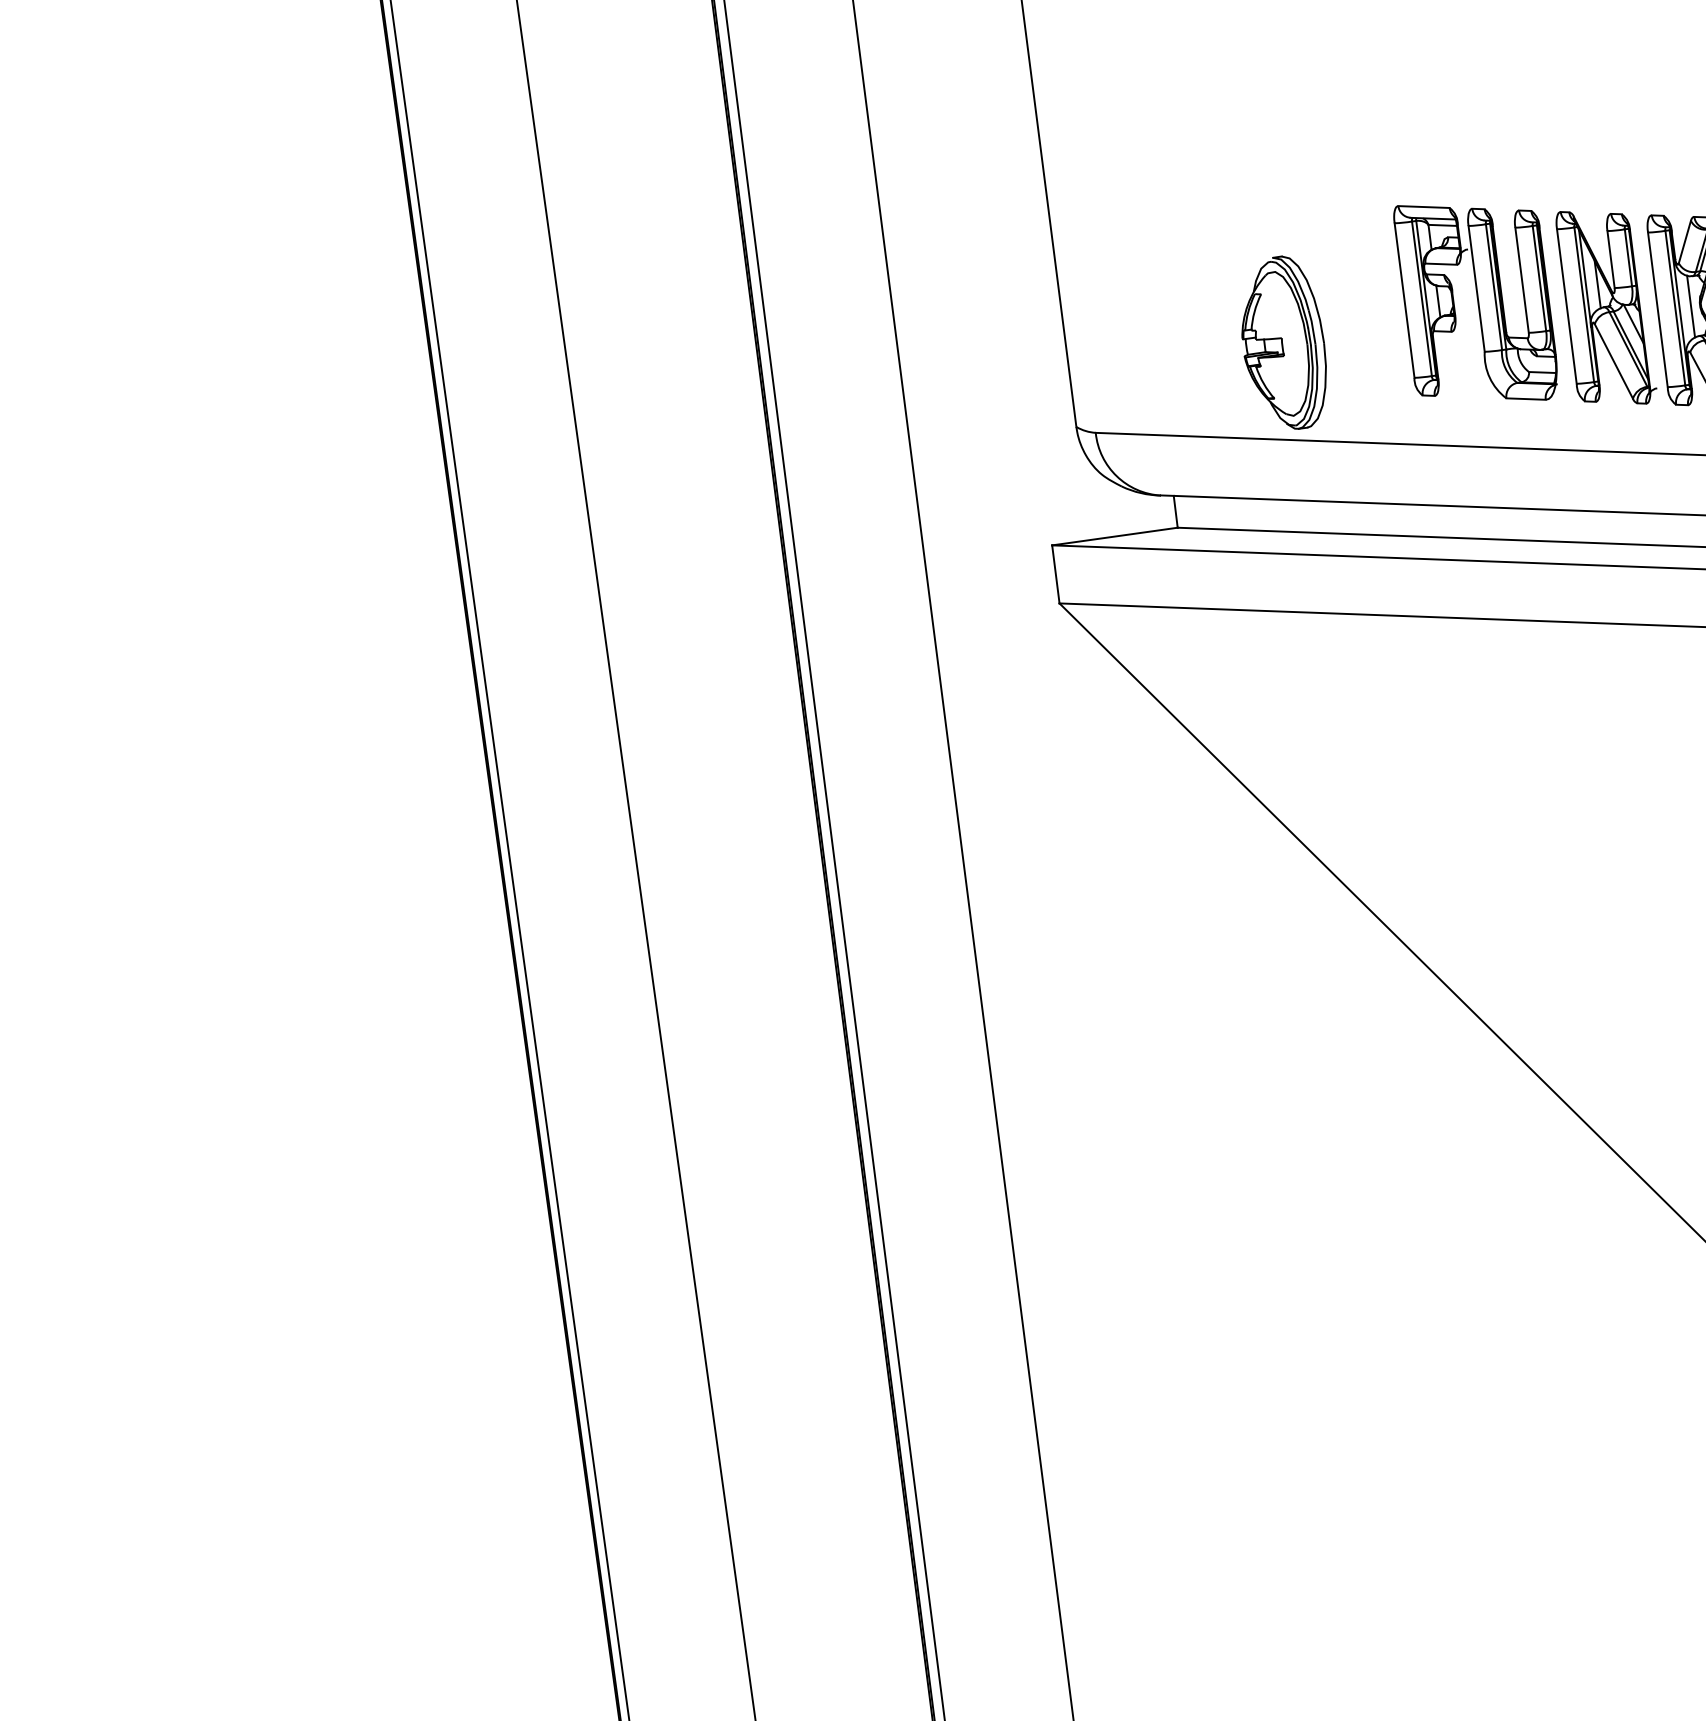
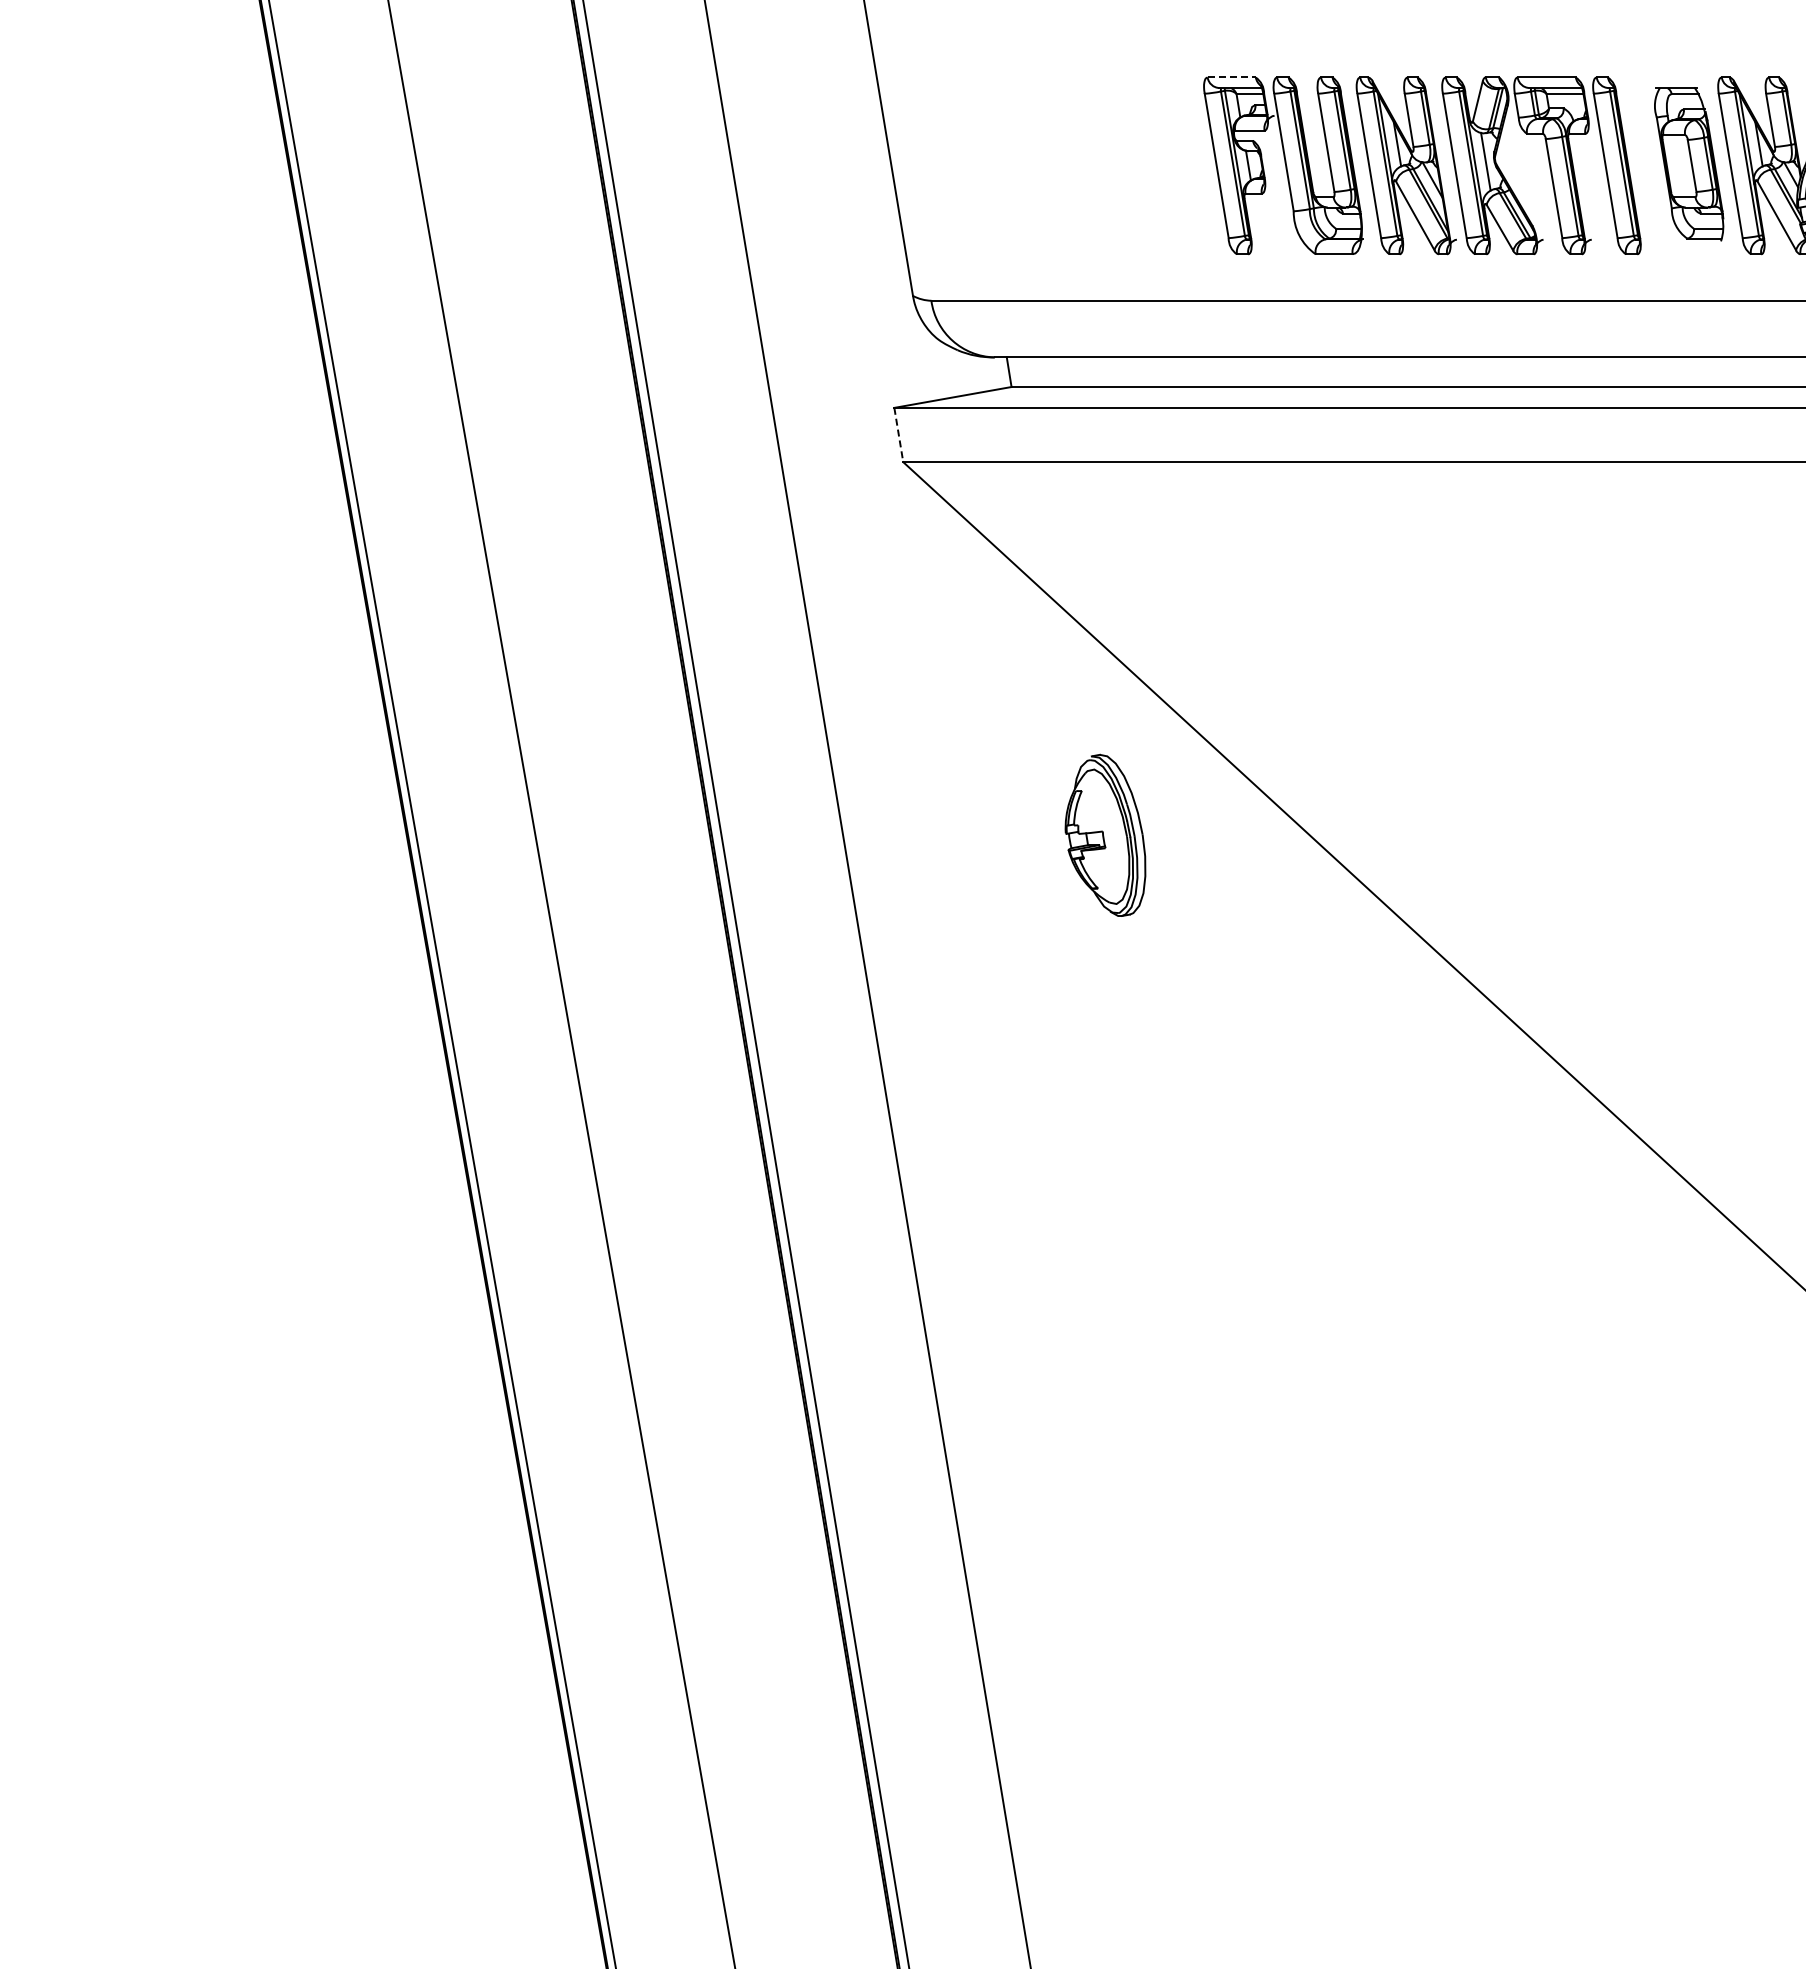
line: (1424, 207) -> (1232, 77), solid -> dashed
part: (1284, 341) -> (1105, 834), moved
line: (1055, 574) -> (898, 435), solid -> dashed

